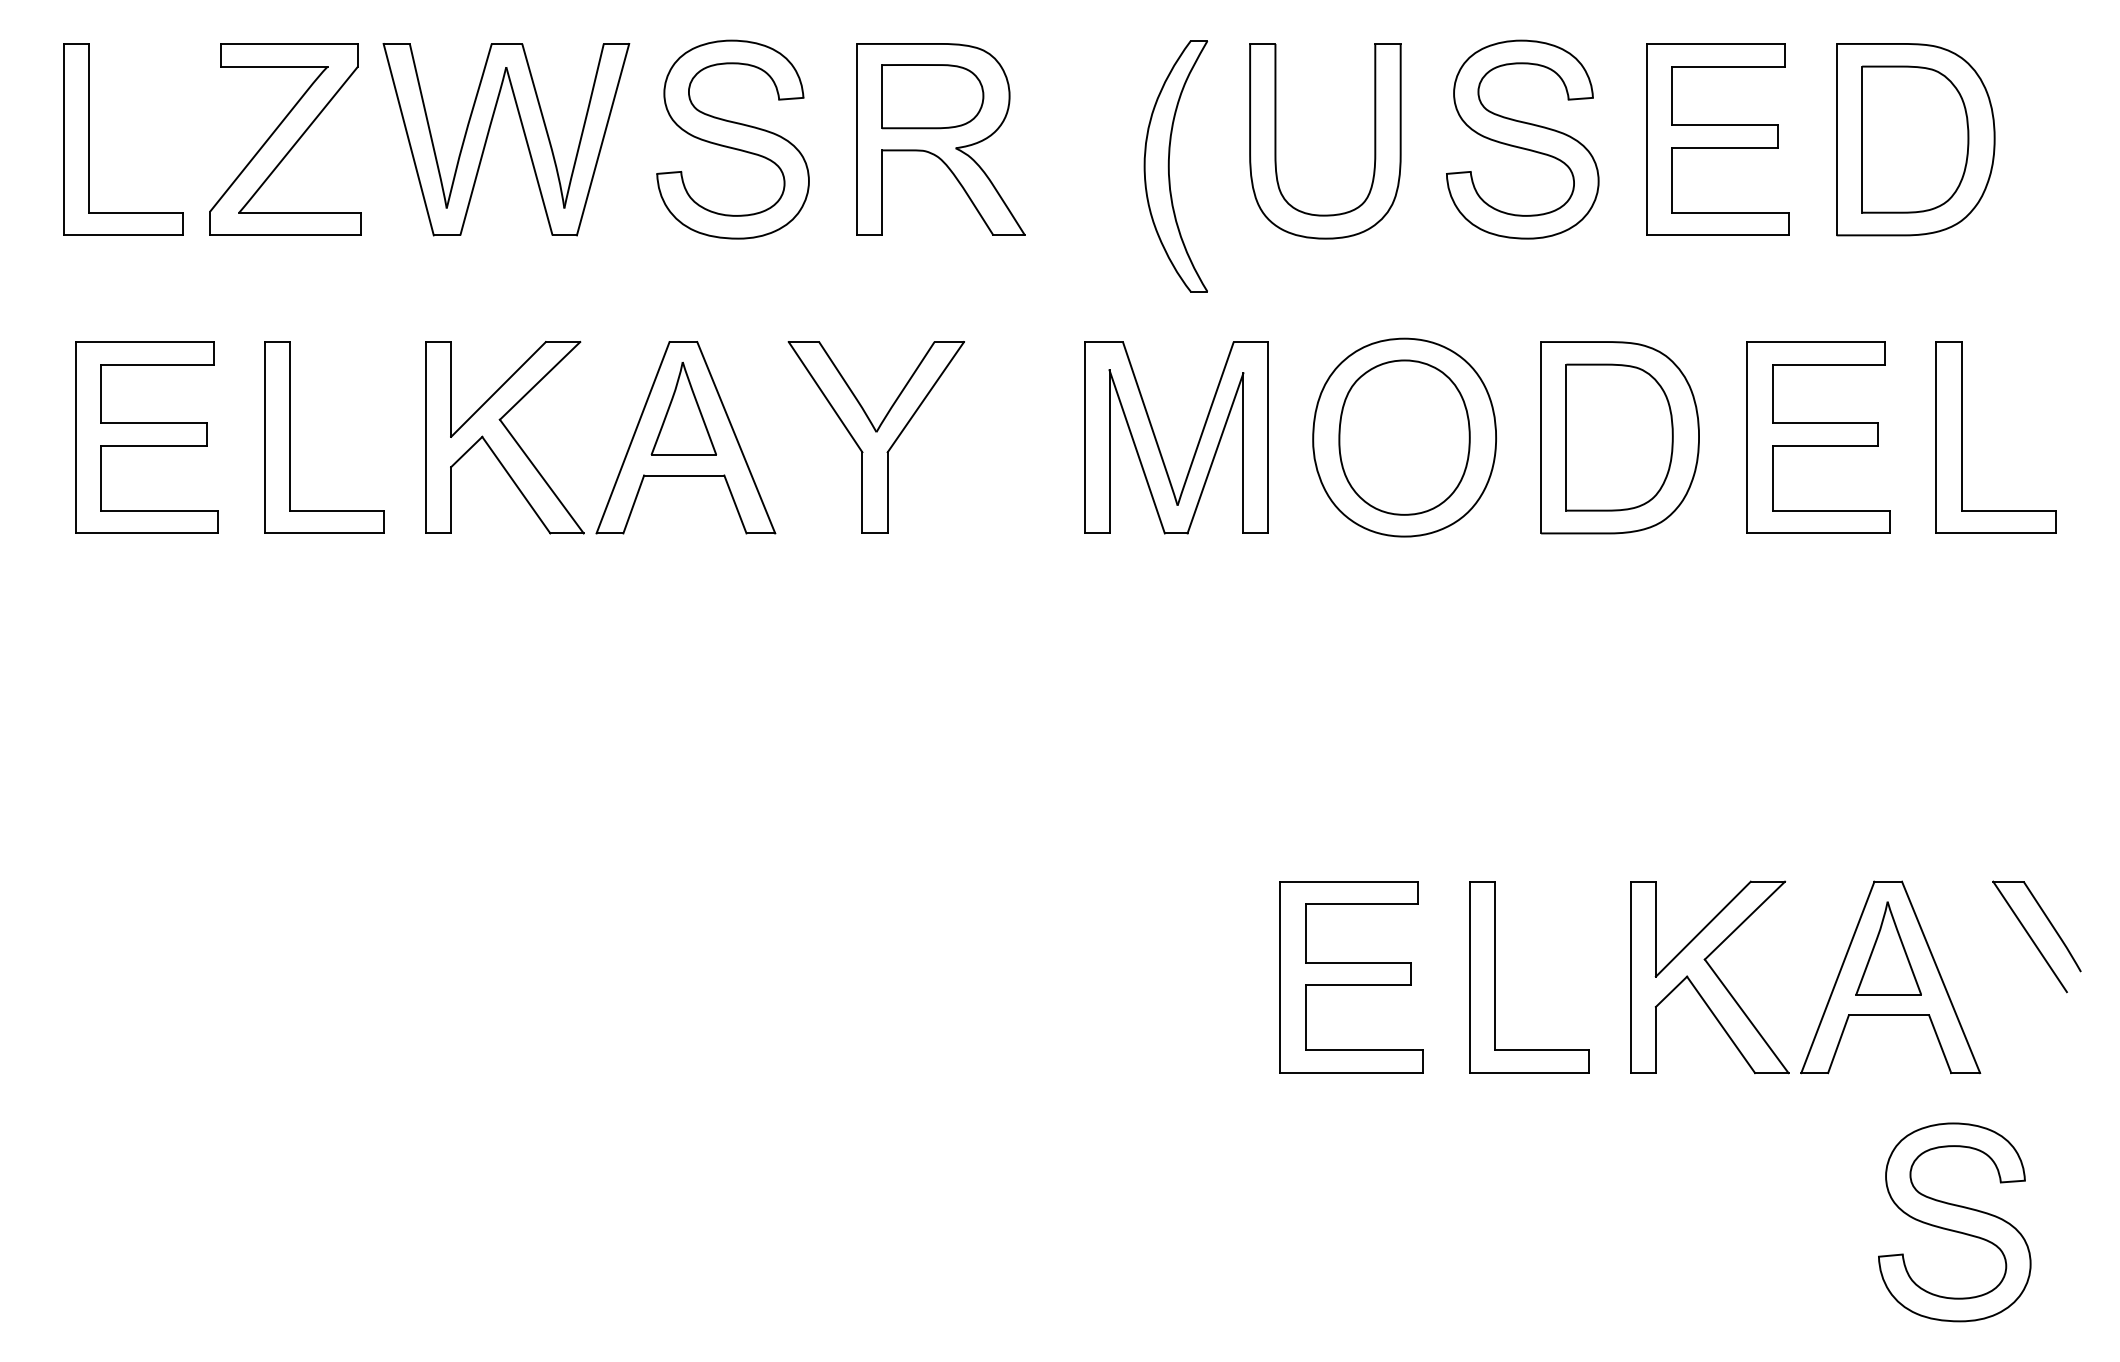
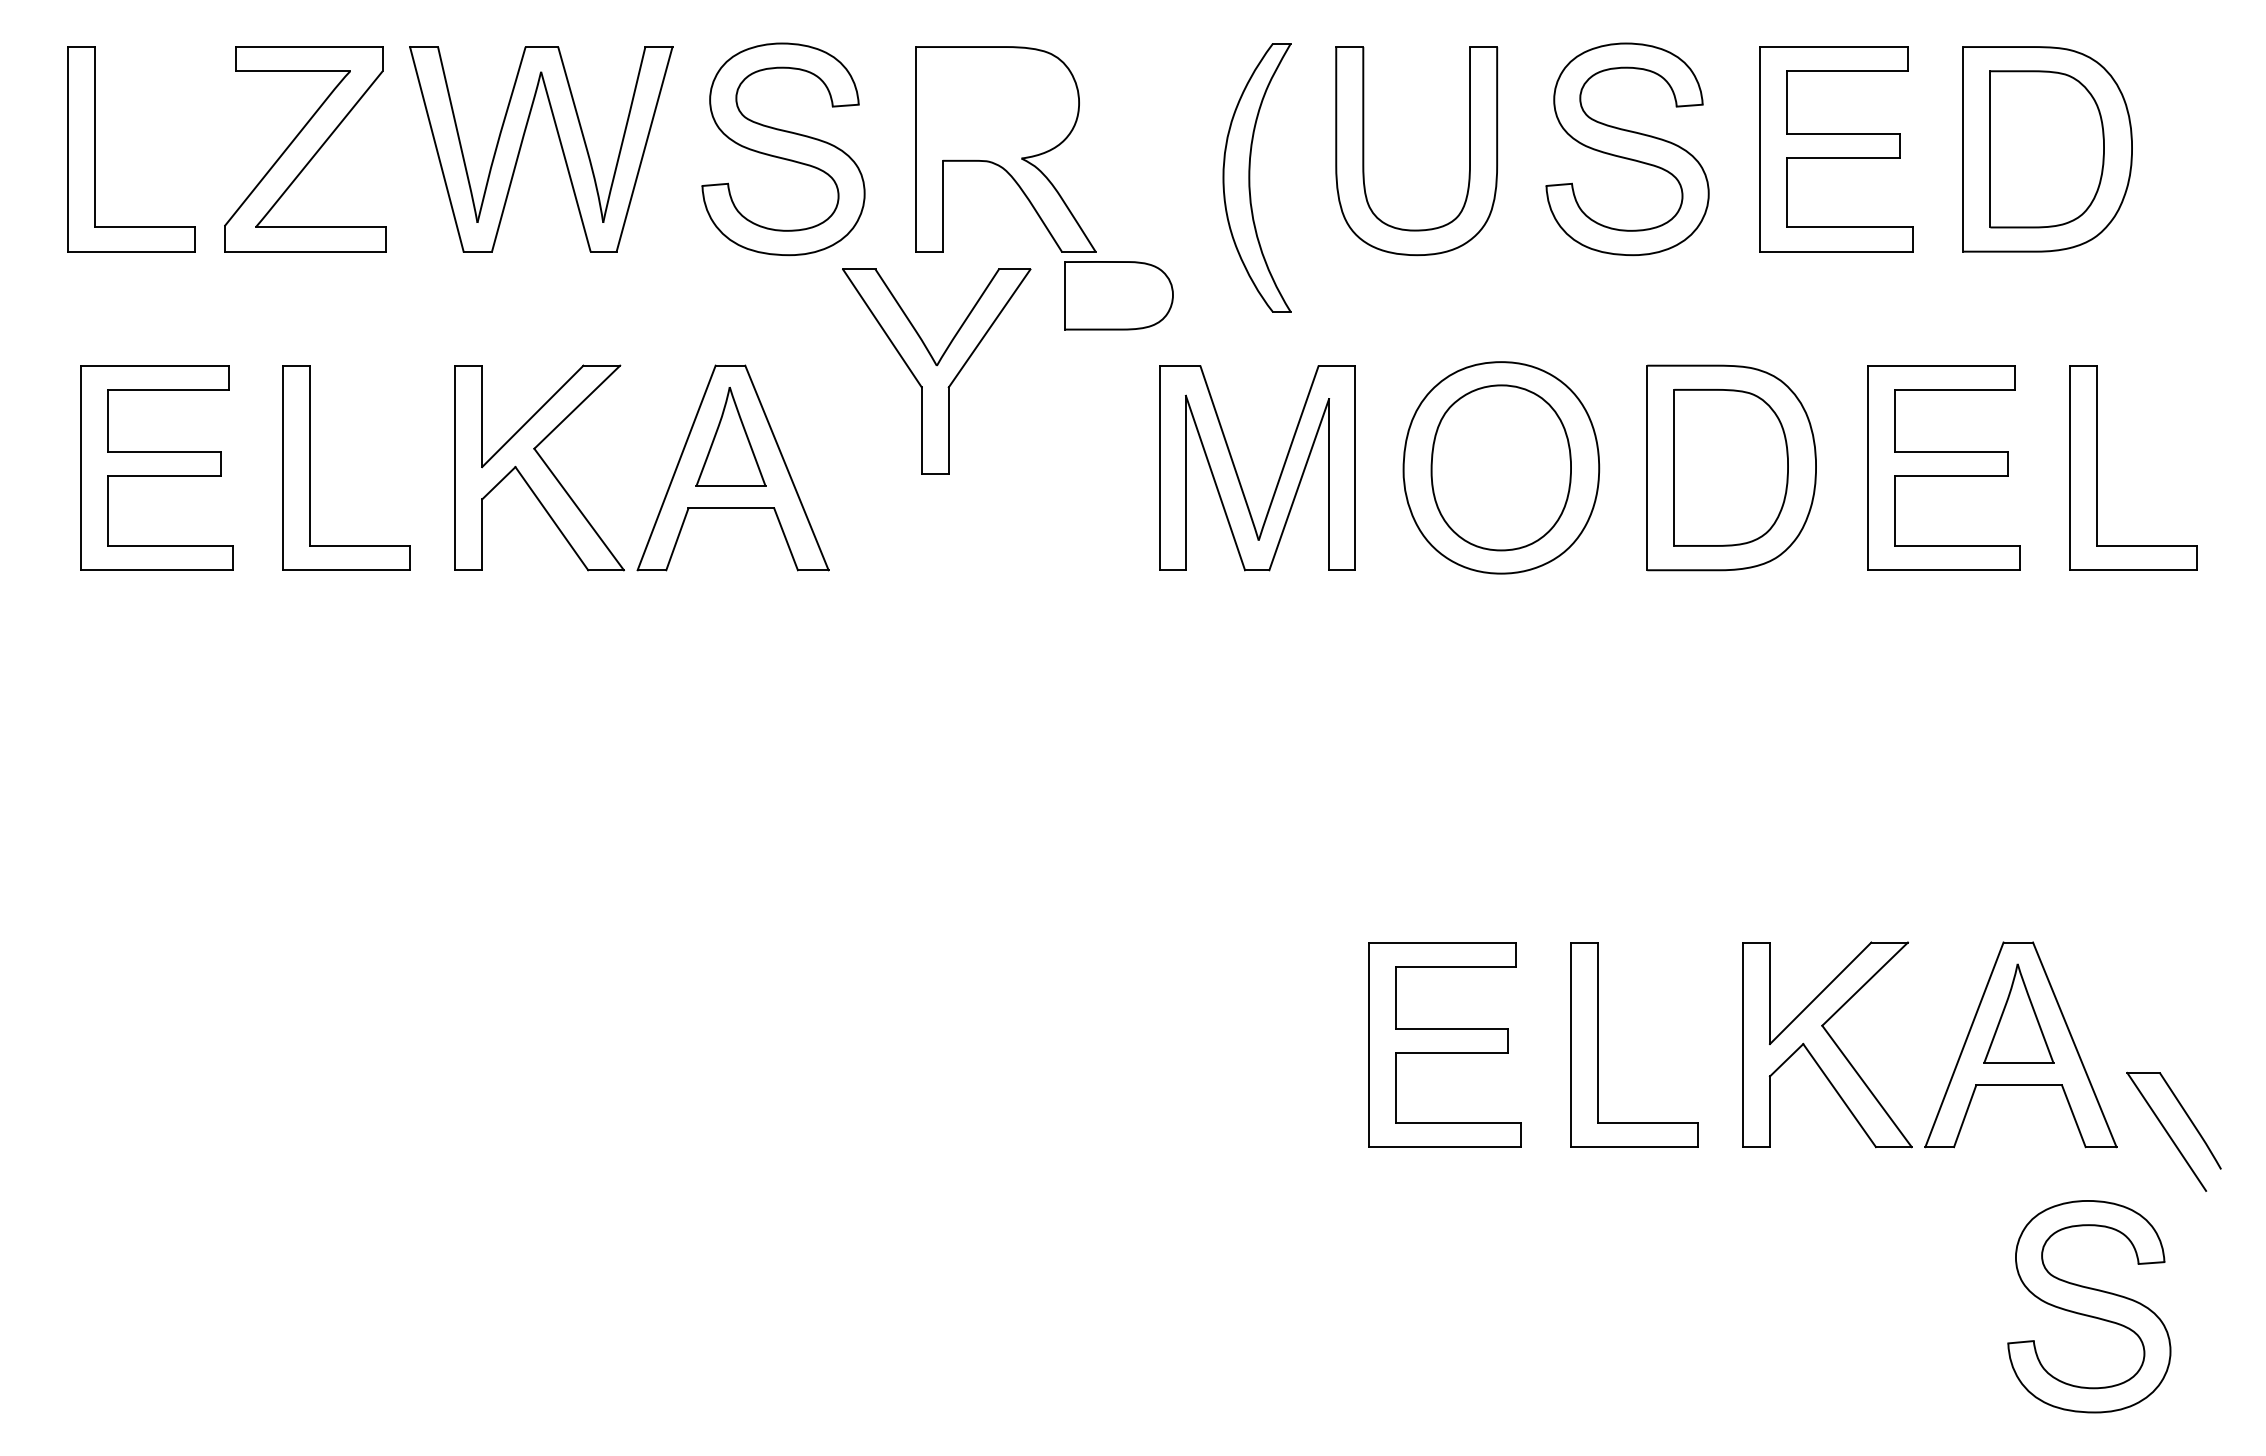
part: (932, 96) -> (1118, 295), moved
part: (875, 437) -> (935, 371), moved
part: (2036, 936) -> (2173, 1131), moved

